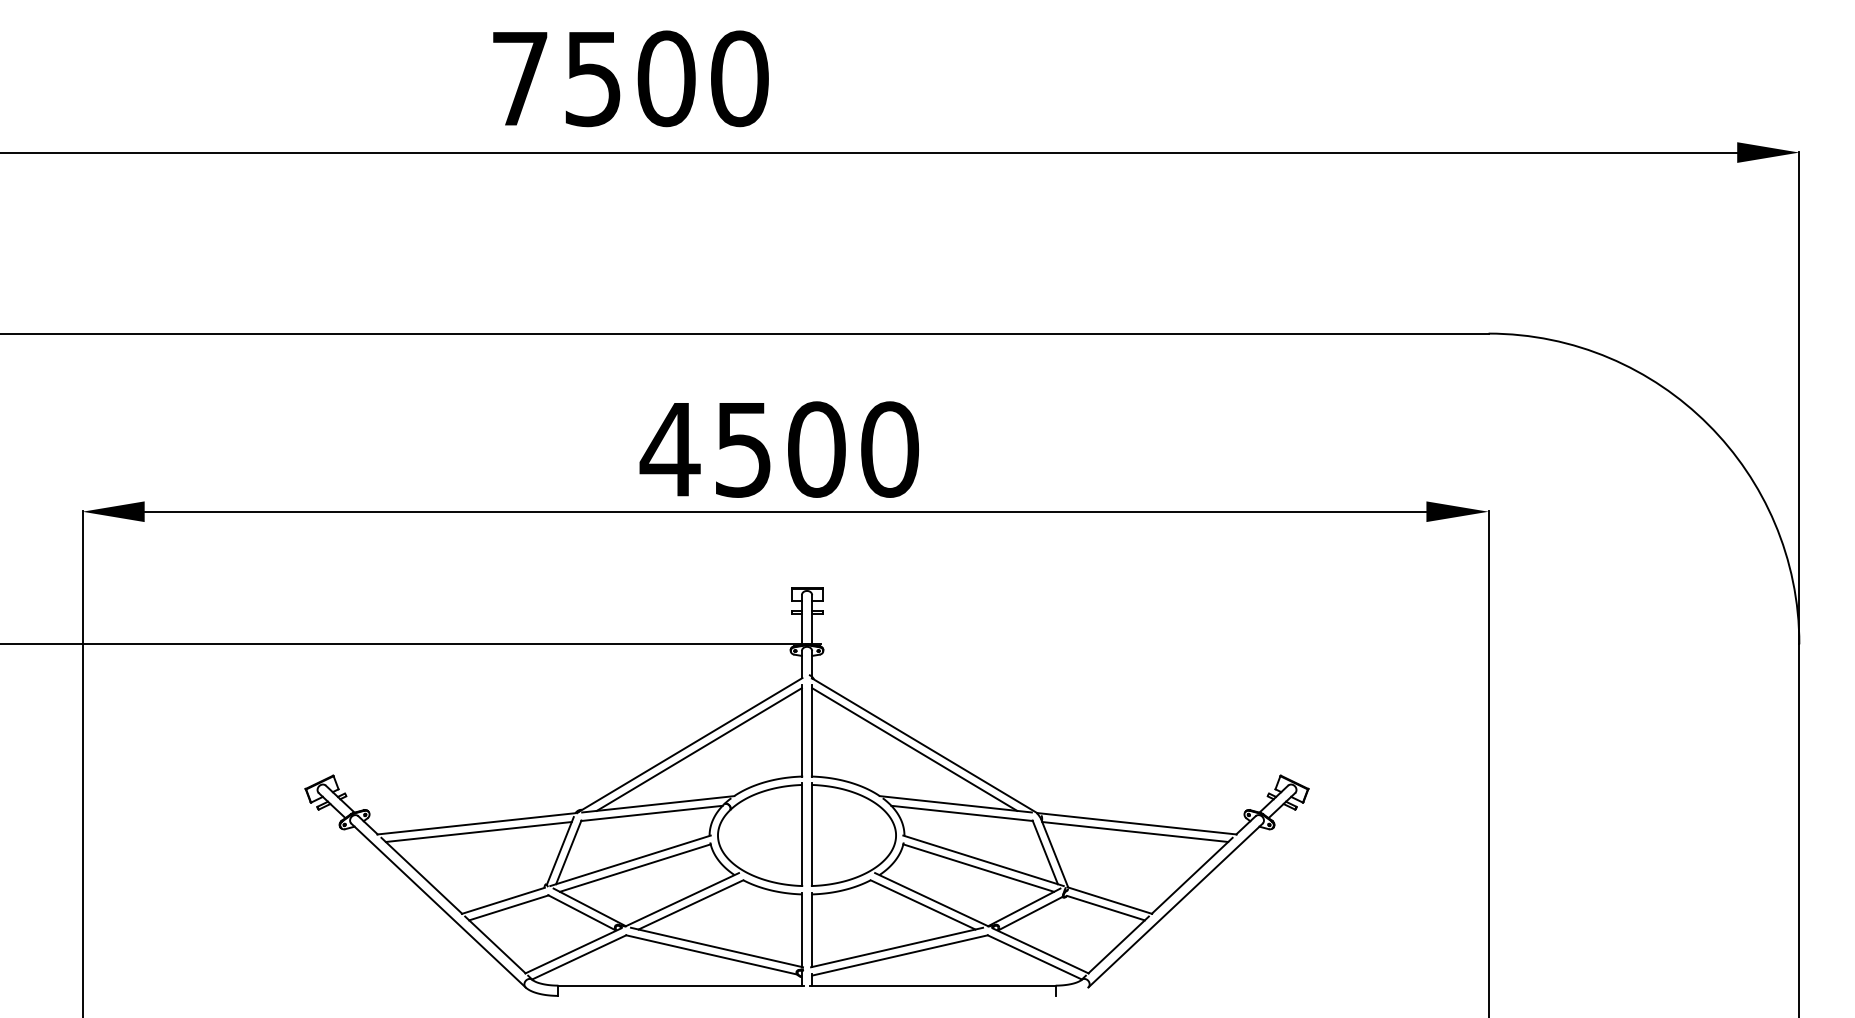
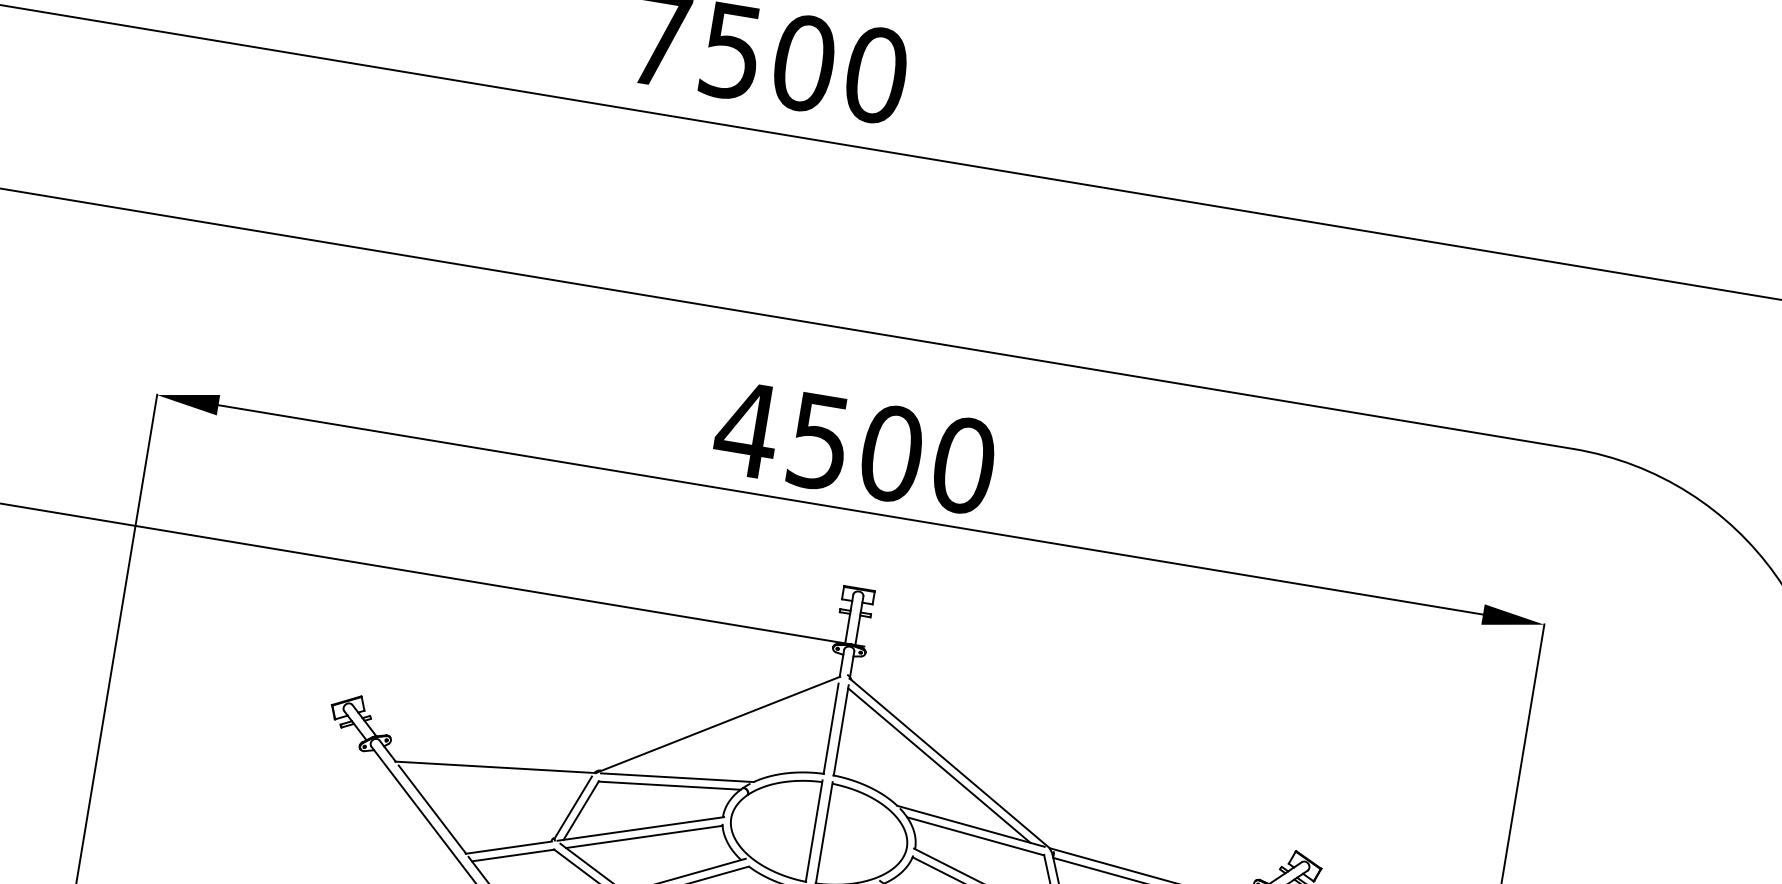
line: (698, 749) -> (726, 730), removed
line: (478, 831) -> (495, 775), removed

